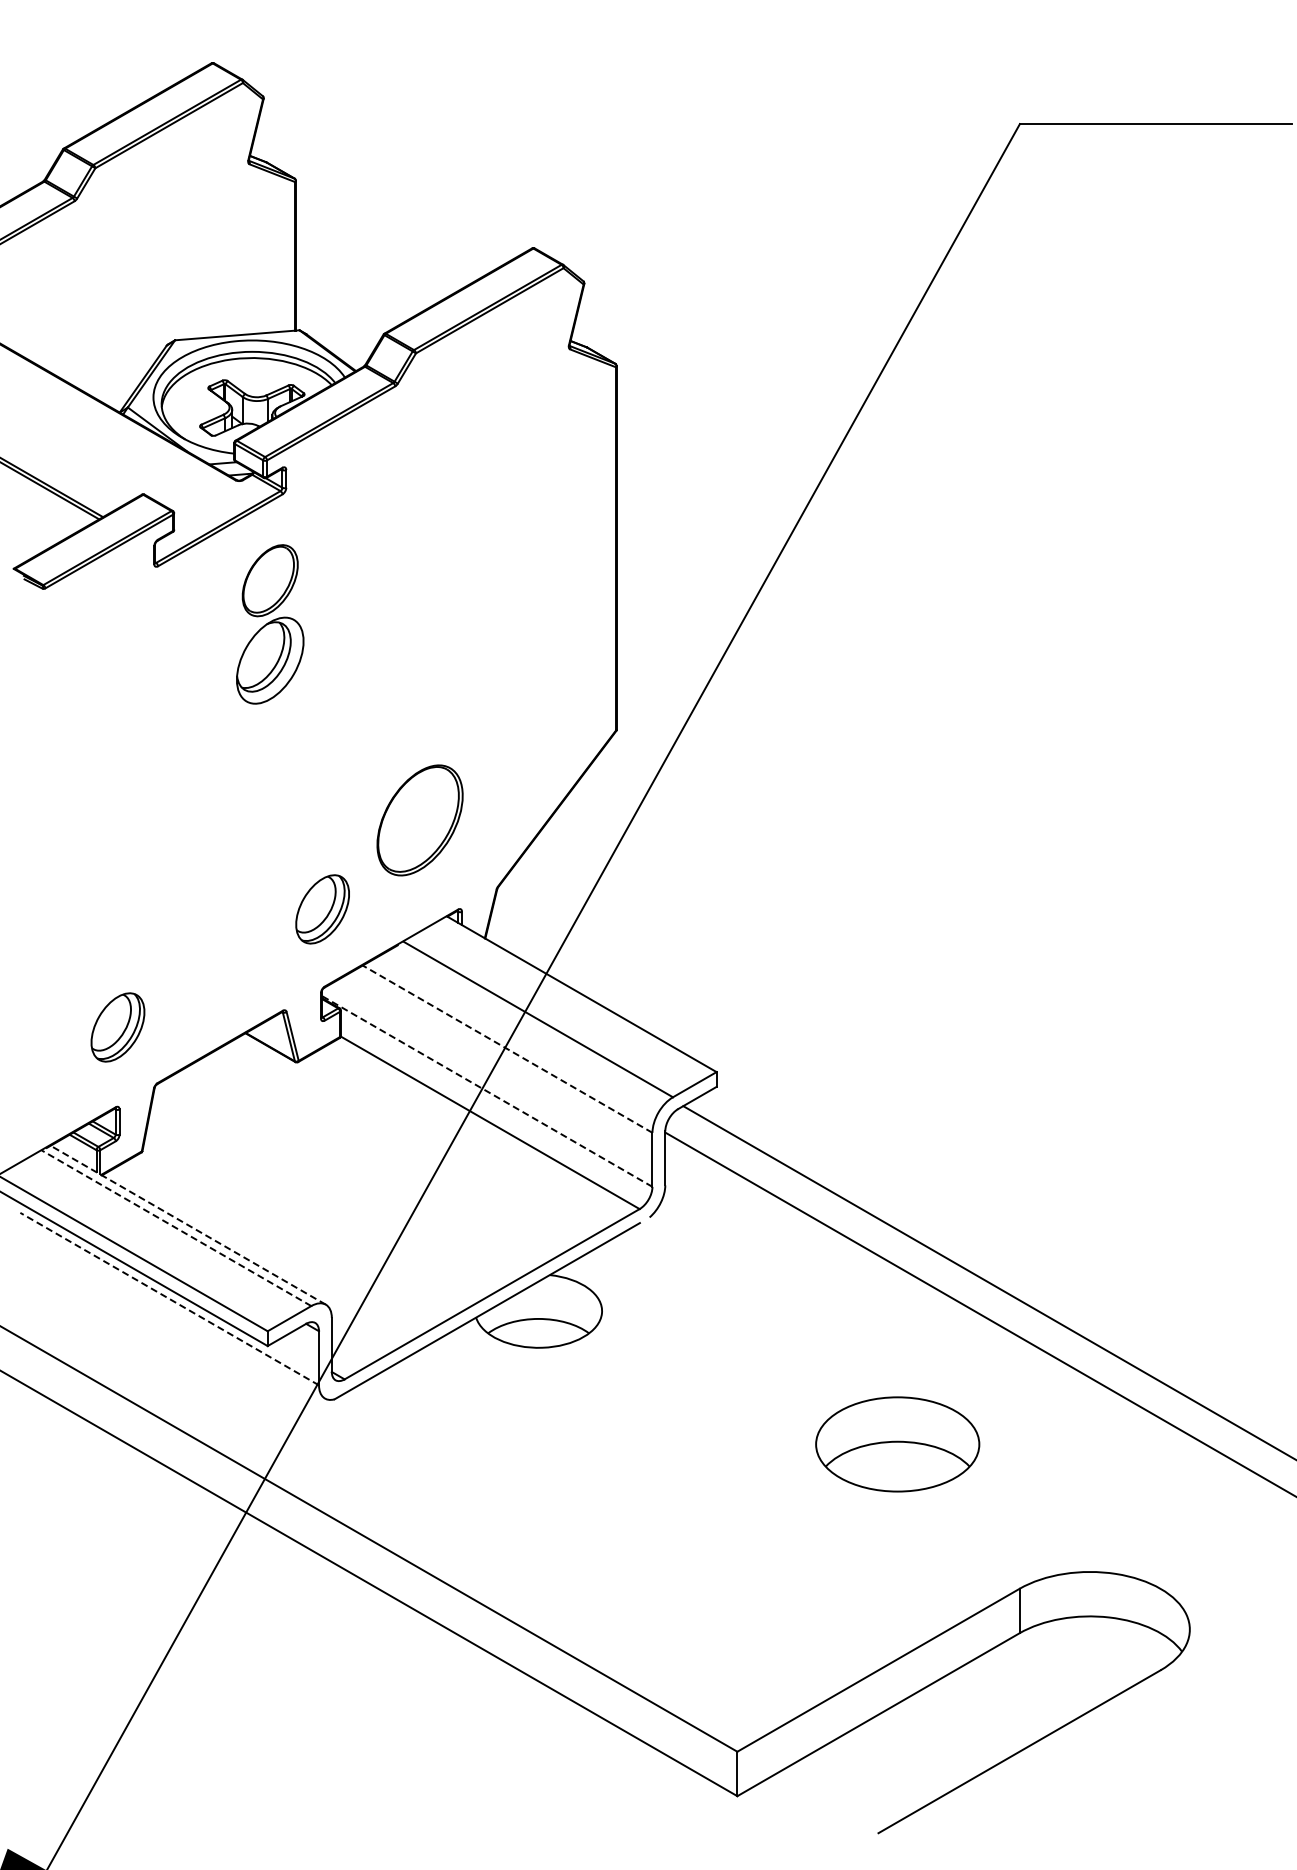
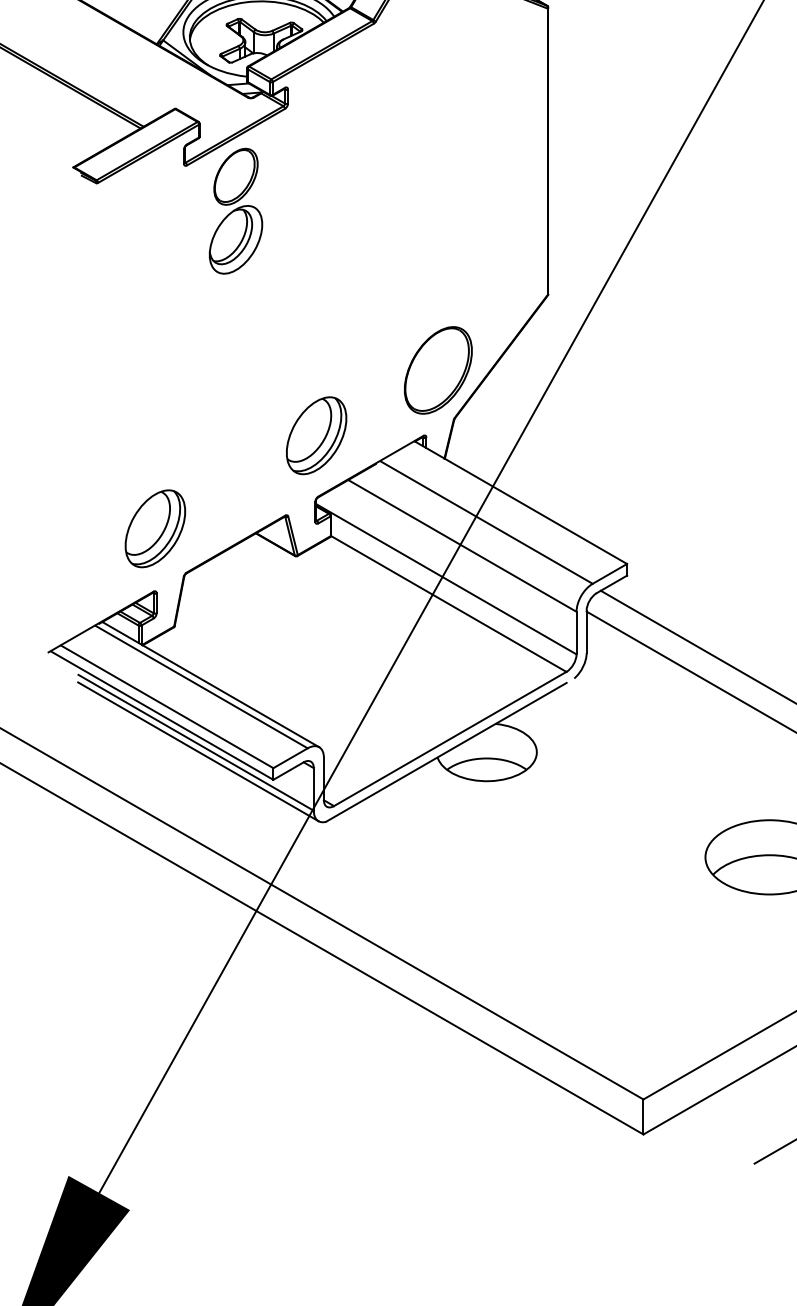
part: (270, 624) -> (236, 211), moved
part: (419, 820) -> (437, 370), moved
part: (322, 909) -> (316, 435), size x1.43
part: (117, 1027) -> (155, 528), size x1.43
line: (507, 1048) -> (462, 545), dashed -> solid
line: (487, 1091) -> (446, 579), dashed -> solid
line: (188, 1225) -> (210, 684), dashed -> solid
line: (176, 1228) -> (201, 687), dashed -> solid
line: (169, 1298) -> (196, 742), dashed -> solid
line: (172, 1310) -> (198, 751), added

